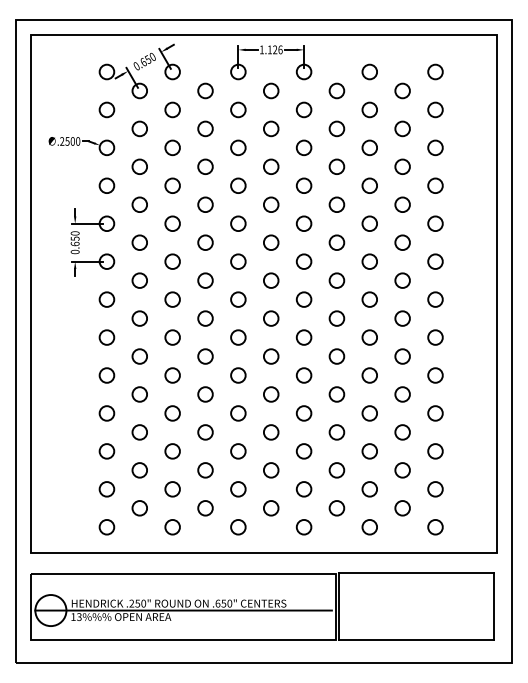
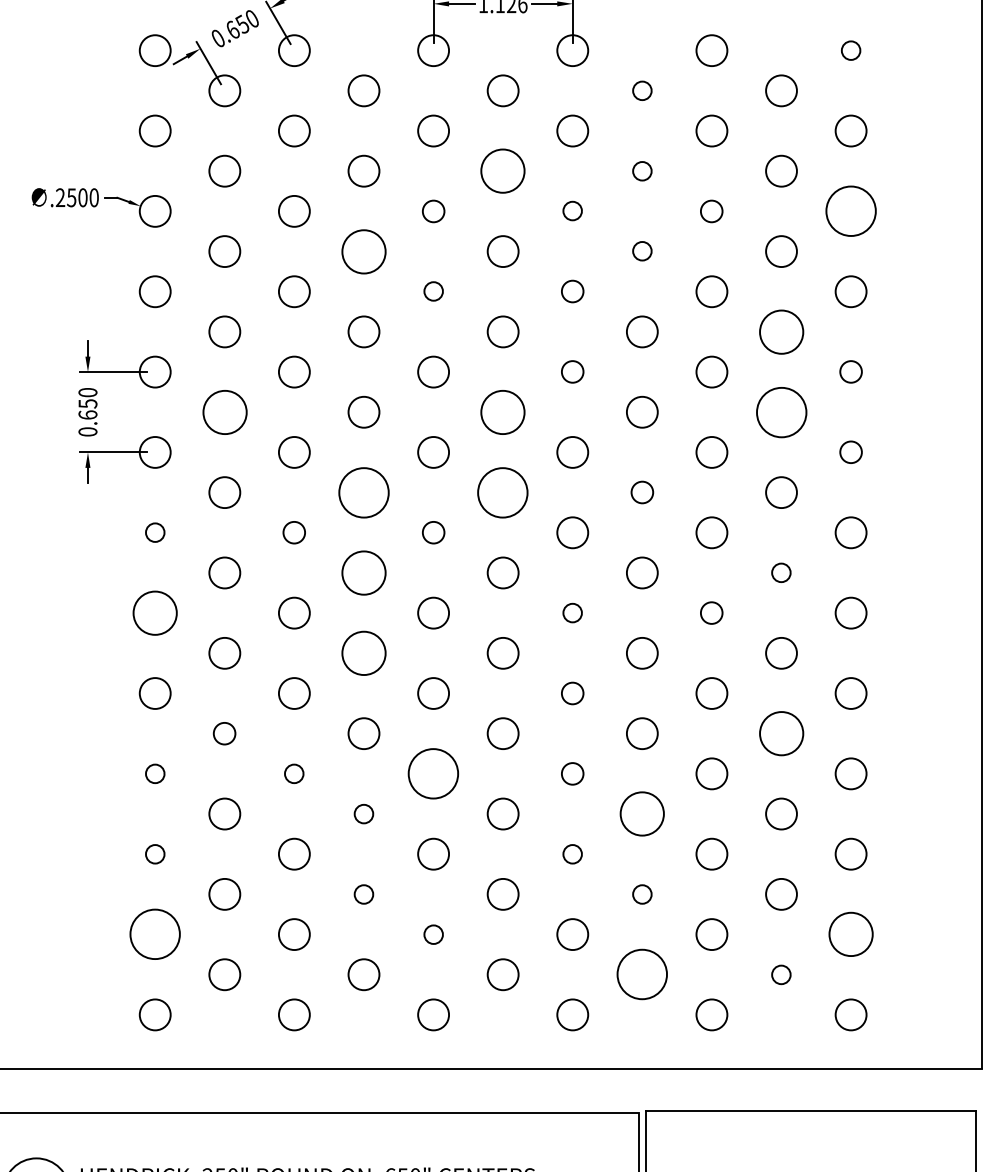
circle: (435, 71) -> (851, 49), size x0.6
circle: (336, 90) -> (641, 89), size x0.6
circle: (271, 128) -> (503, 170), size x1.4
circle: (336, 128) -> (641, 170), size x0.6
circle: (238, 147) -> (433, 210), size x0.7
circle: (303, 147) -> (571, 210), size x0.6
circle: (369, 147) -> (711, 210), size x0.7
circle: (435, 147) -> (851, 210), size x1.6
circle: (205, 166) -> (363, 250), size x1.4
circle: (336, 166) -> (641, 250), size x0.6
circle: (238, 185) -> (433, 291), size x0.6
circle: (303, 185) -> (571, 291), size x0.7
circle: (402, 204) -> (781, 331), size x1.4
circle: (303, 223) -> (571, 371), size x0.7
circle: (435, 223) -> (851, 371), size x0.7
circle: (139, 242) -> (224, 411), size x1.4
circle: (271, 242) -> (503, 411), size x1.4
circle: (402, 242) -> (781, 411), size x1.6
circle: (435, 261) -> (851, 452), size x0.7
circle: (205, 280) -> (363, 492), size x1.6
circle: (271, 280) -> (503, 492), size x1.6
circle: (336, 280) -> (641, 492), size x0.7
circle: (106, 299) -> (154, 532), size x0.6
circle: (172, 299) -> (294, 532), size x0.7
circle: (238, 299) -> (433, 532), size x0.7
circle: (205, 318) -> (363, 572), size x1.4
circle: (402, 318) -> (781, 572), size x0.6
circle: (106, 337) -> (154, 612), size x1.4
circle: (303, 337) -> (571, 612), size x0.6
circle: (369, 337) -> (711, 612), size x0.7
circle: (205, 356) -> (363, 653), size x1.4
circle: (303, 375) -> (571, 693), size x0.7
circle: (139, 394) -> (224, 733), size x0.7
circle: (402, 394) -> (781, 733), size x1.4
circle: (106, 413) -> (154, 773), size x0.6
circle: (172, 413) -> (294, 773), size x0.6
circle: (238, 413) -> (433, 773), size x1.6
circle: (303, 413) -> (571, 773), size x0.7
circle: (205, 432) -> (363, 814), size x0.6
circle: (336, 432) -> (641, 814), size x1.4
circle: (106, 451) -> (154, 854), size x0.6
circle: (303, 451) -> (571, 854), size x0.6
circle: (205, 470) -> (363, 894), size x0.6
circle: (336, 470) -> (641, 894), size x0.6
circle: (106, 489) -> (154, 934), size x1.6
circle: (238, 489) -> (433, 934), size x0.6
circle: (435, 489) -> (851, 934), size x1.4
circle: (336, 508) -> (641, 975), size x1.6
circle: (402, 508) -> (781, 975), size x0.6

